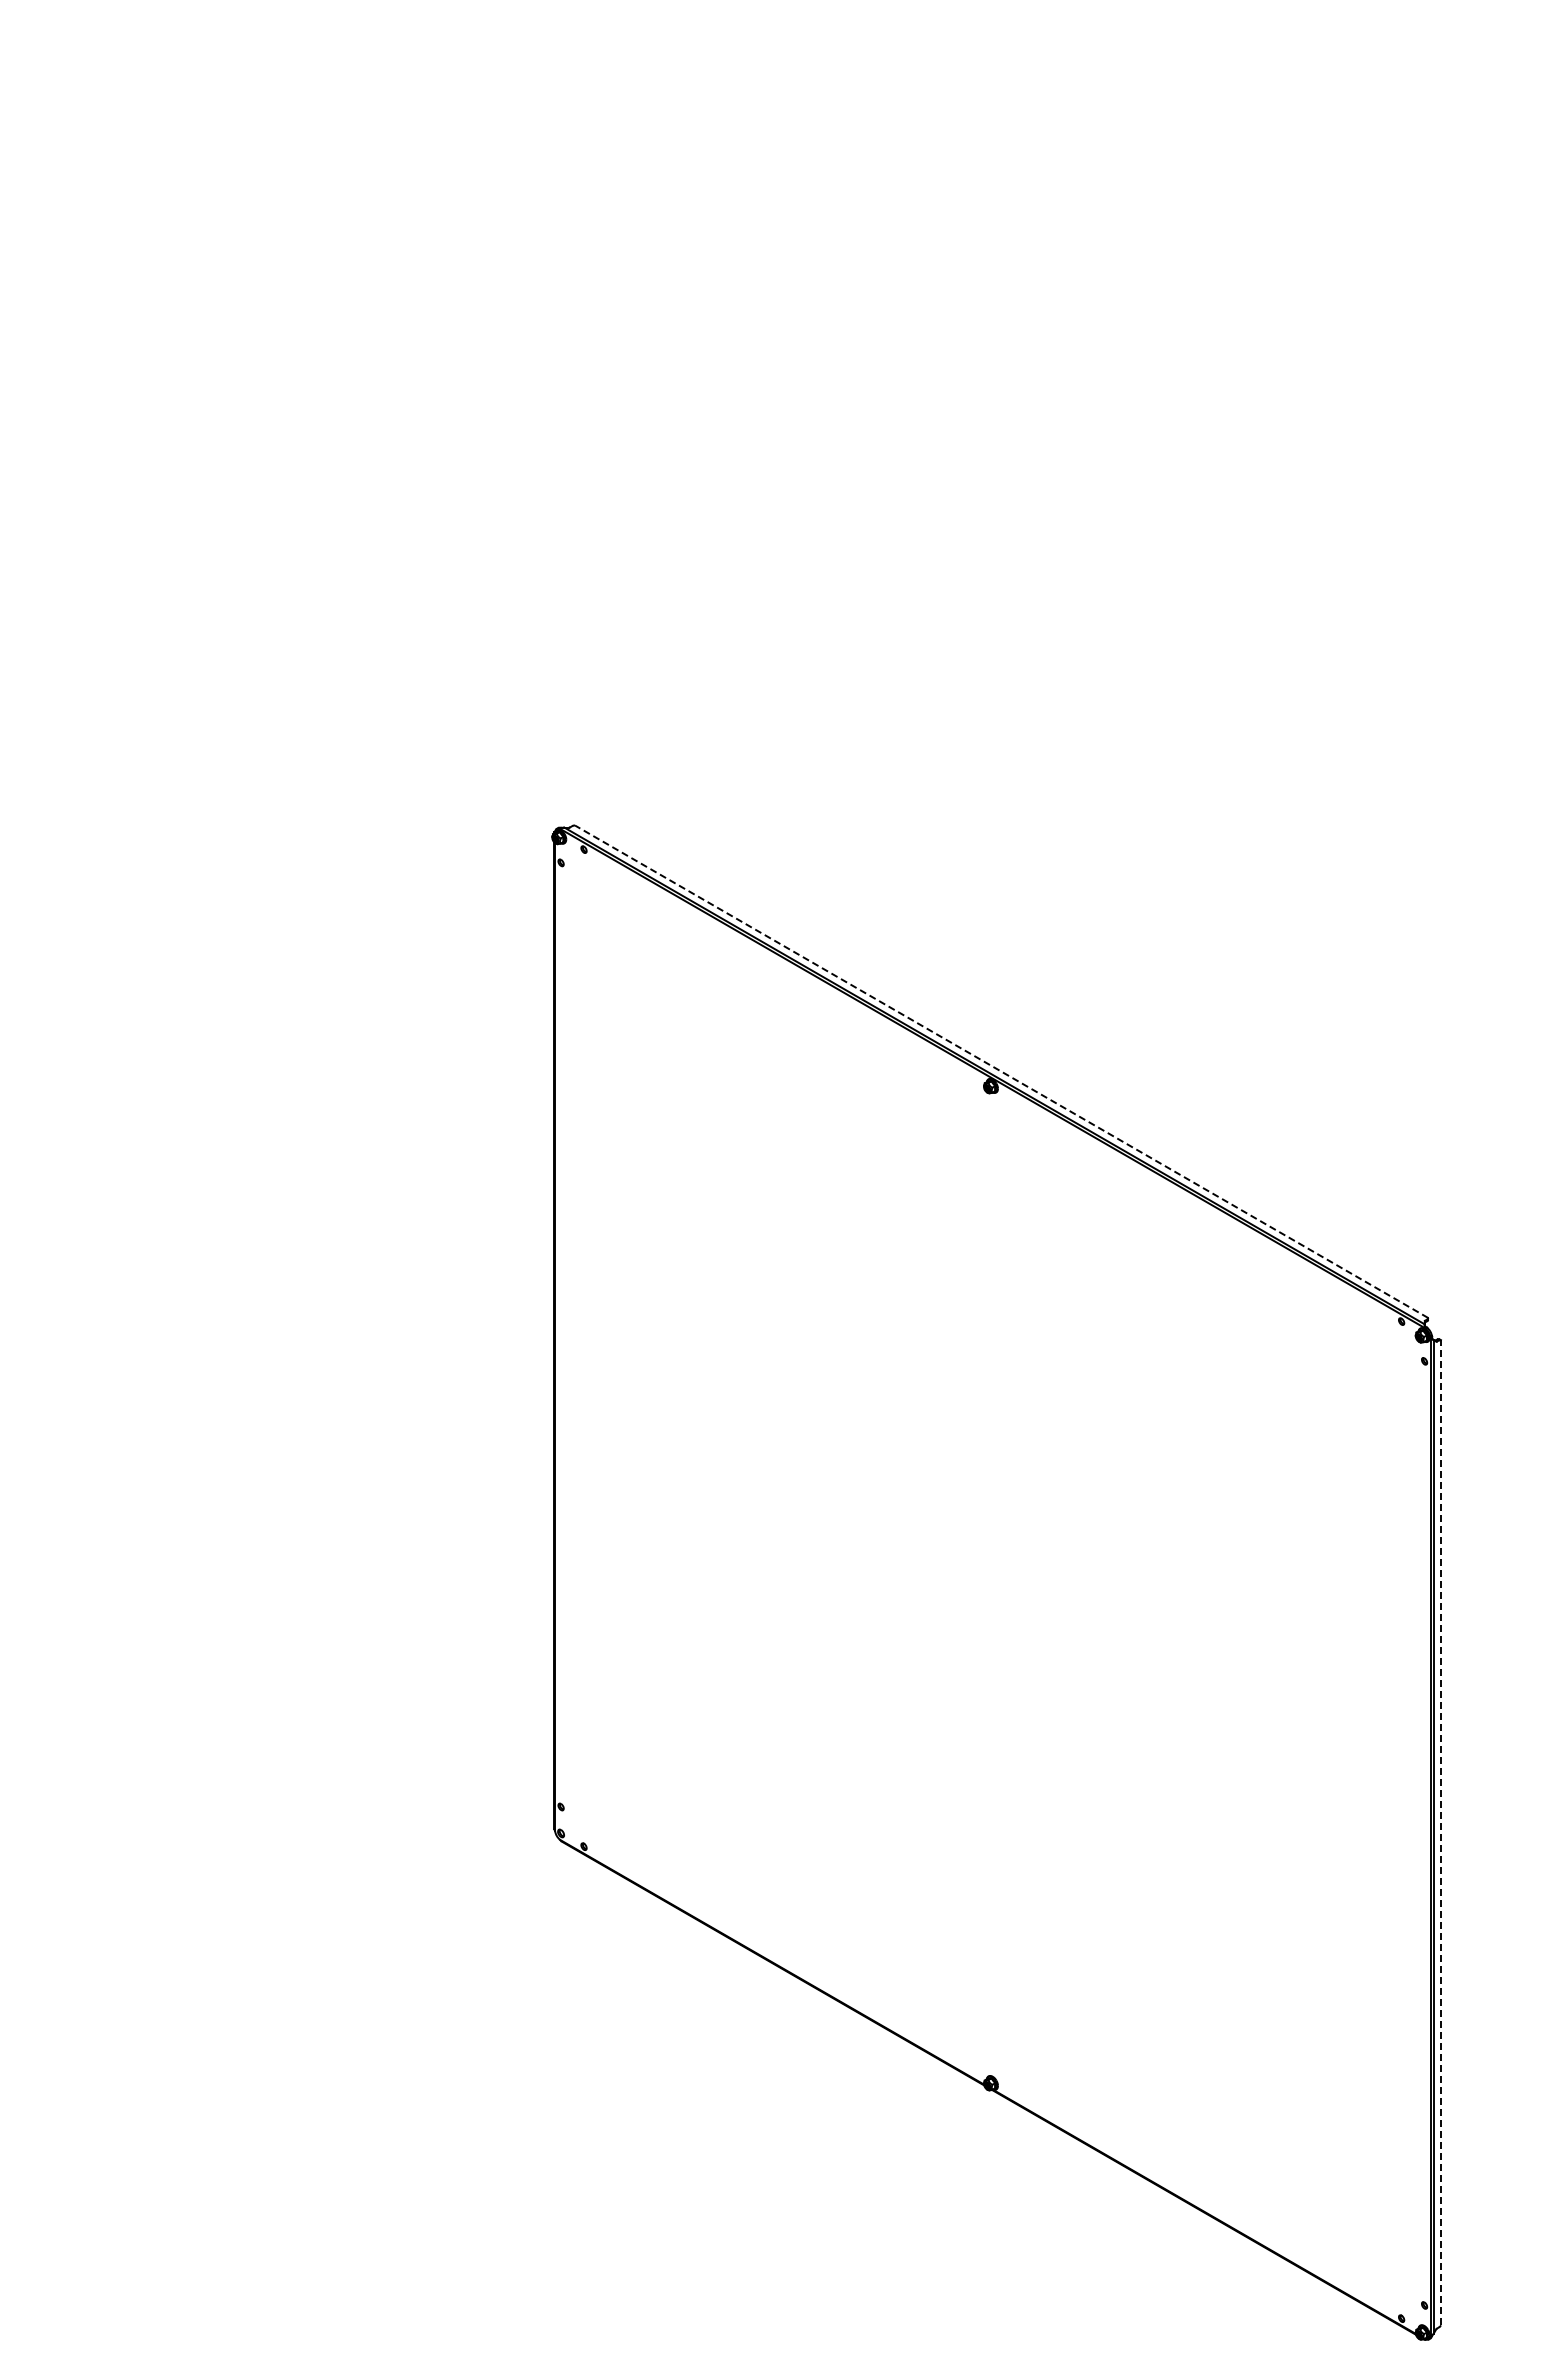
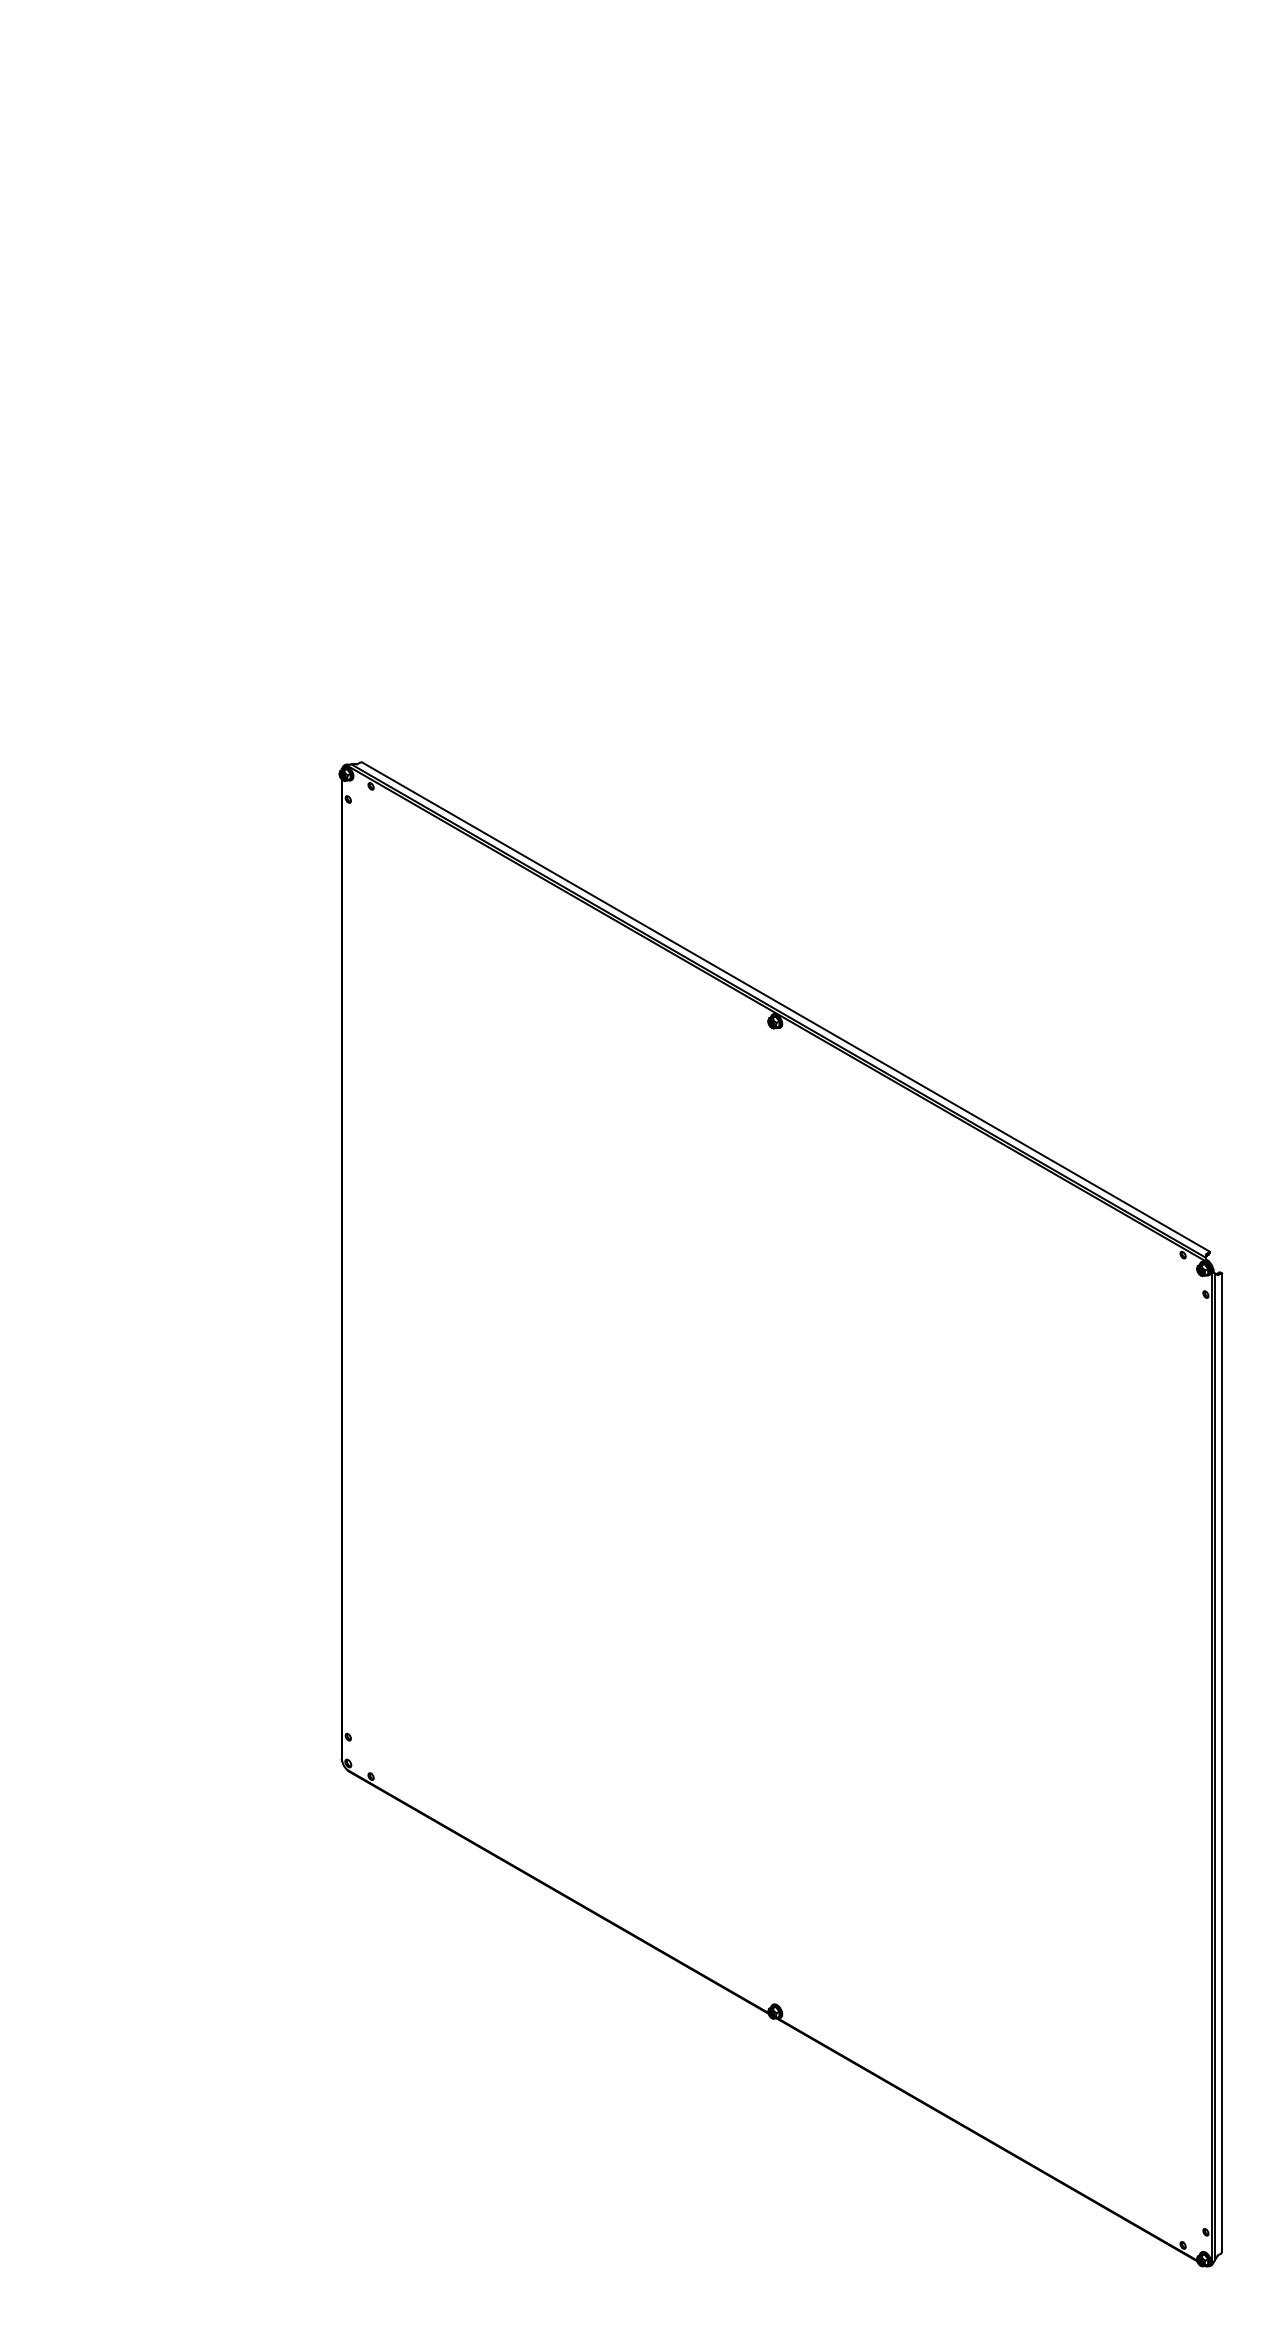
line: (1001, 1071) -> (785, 1006), dashed -> solid
line: (1440, 1832) -> (1221, 1762), dashed -> solid

